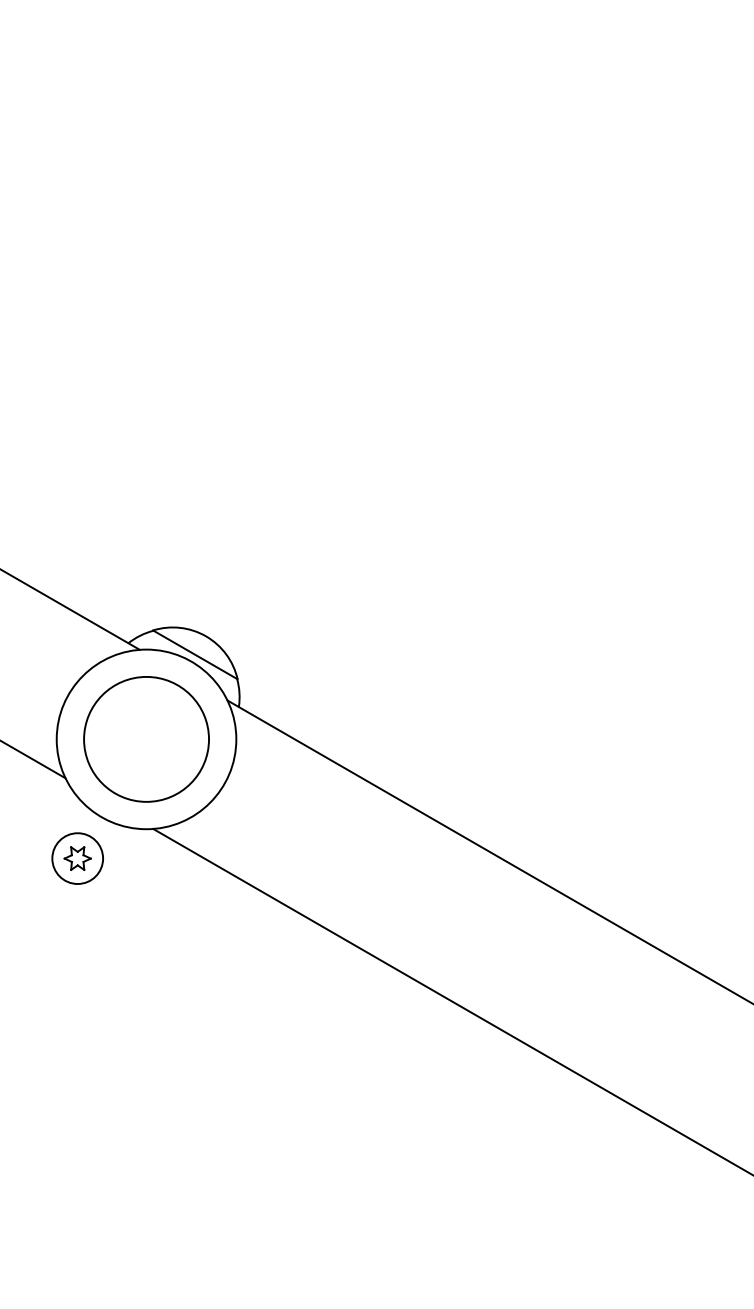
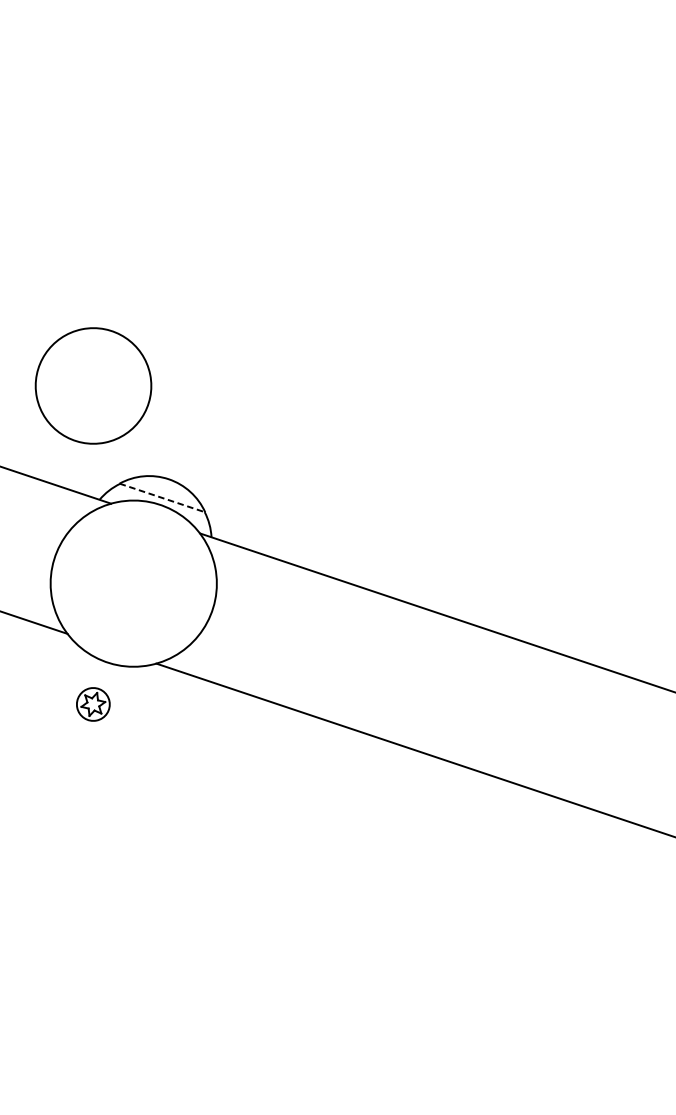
line: (195, 654) -> (162, 497), solid -> dashed
circle: (146, 739) -> (93, 386), moved
circle: (77, 858) -> (93, 704), size x0.7

